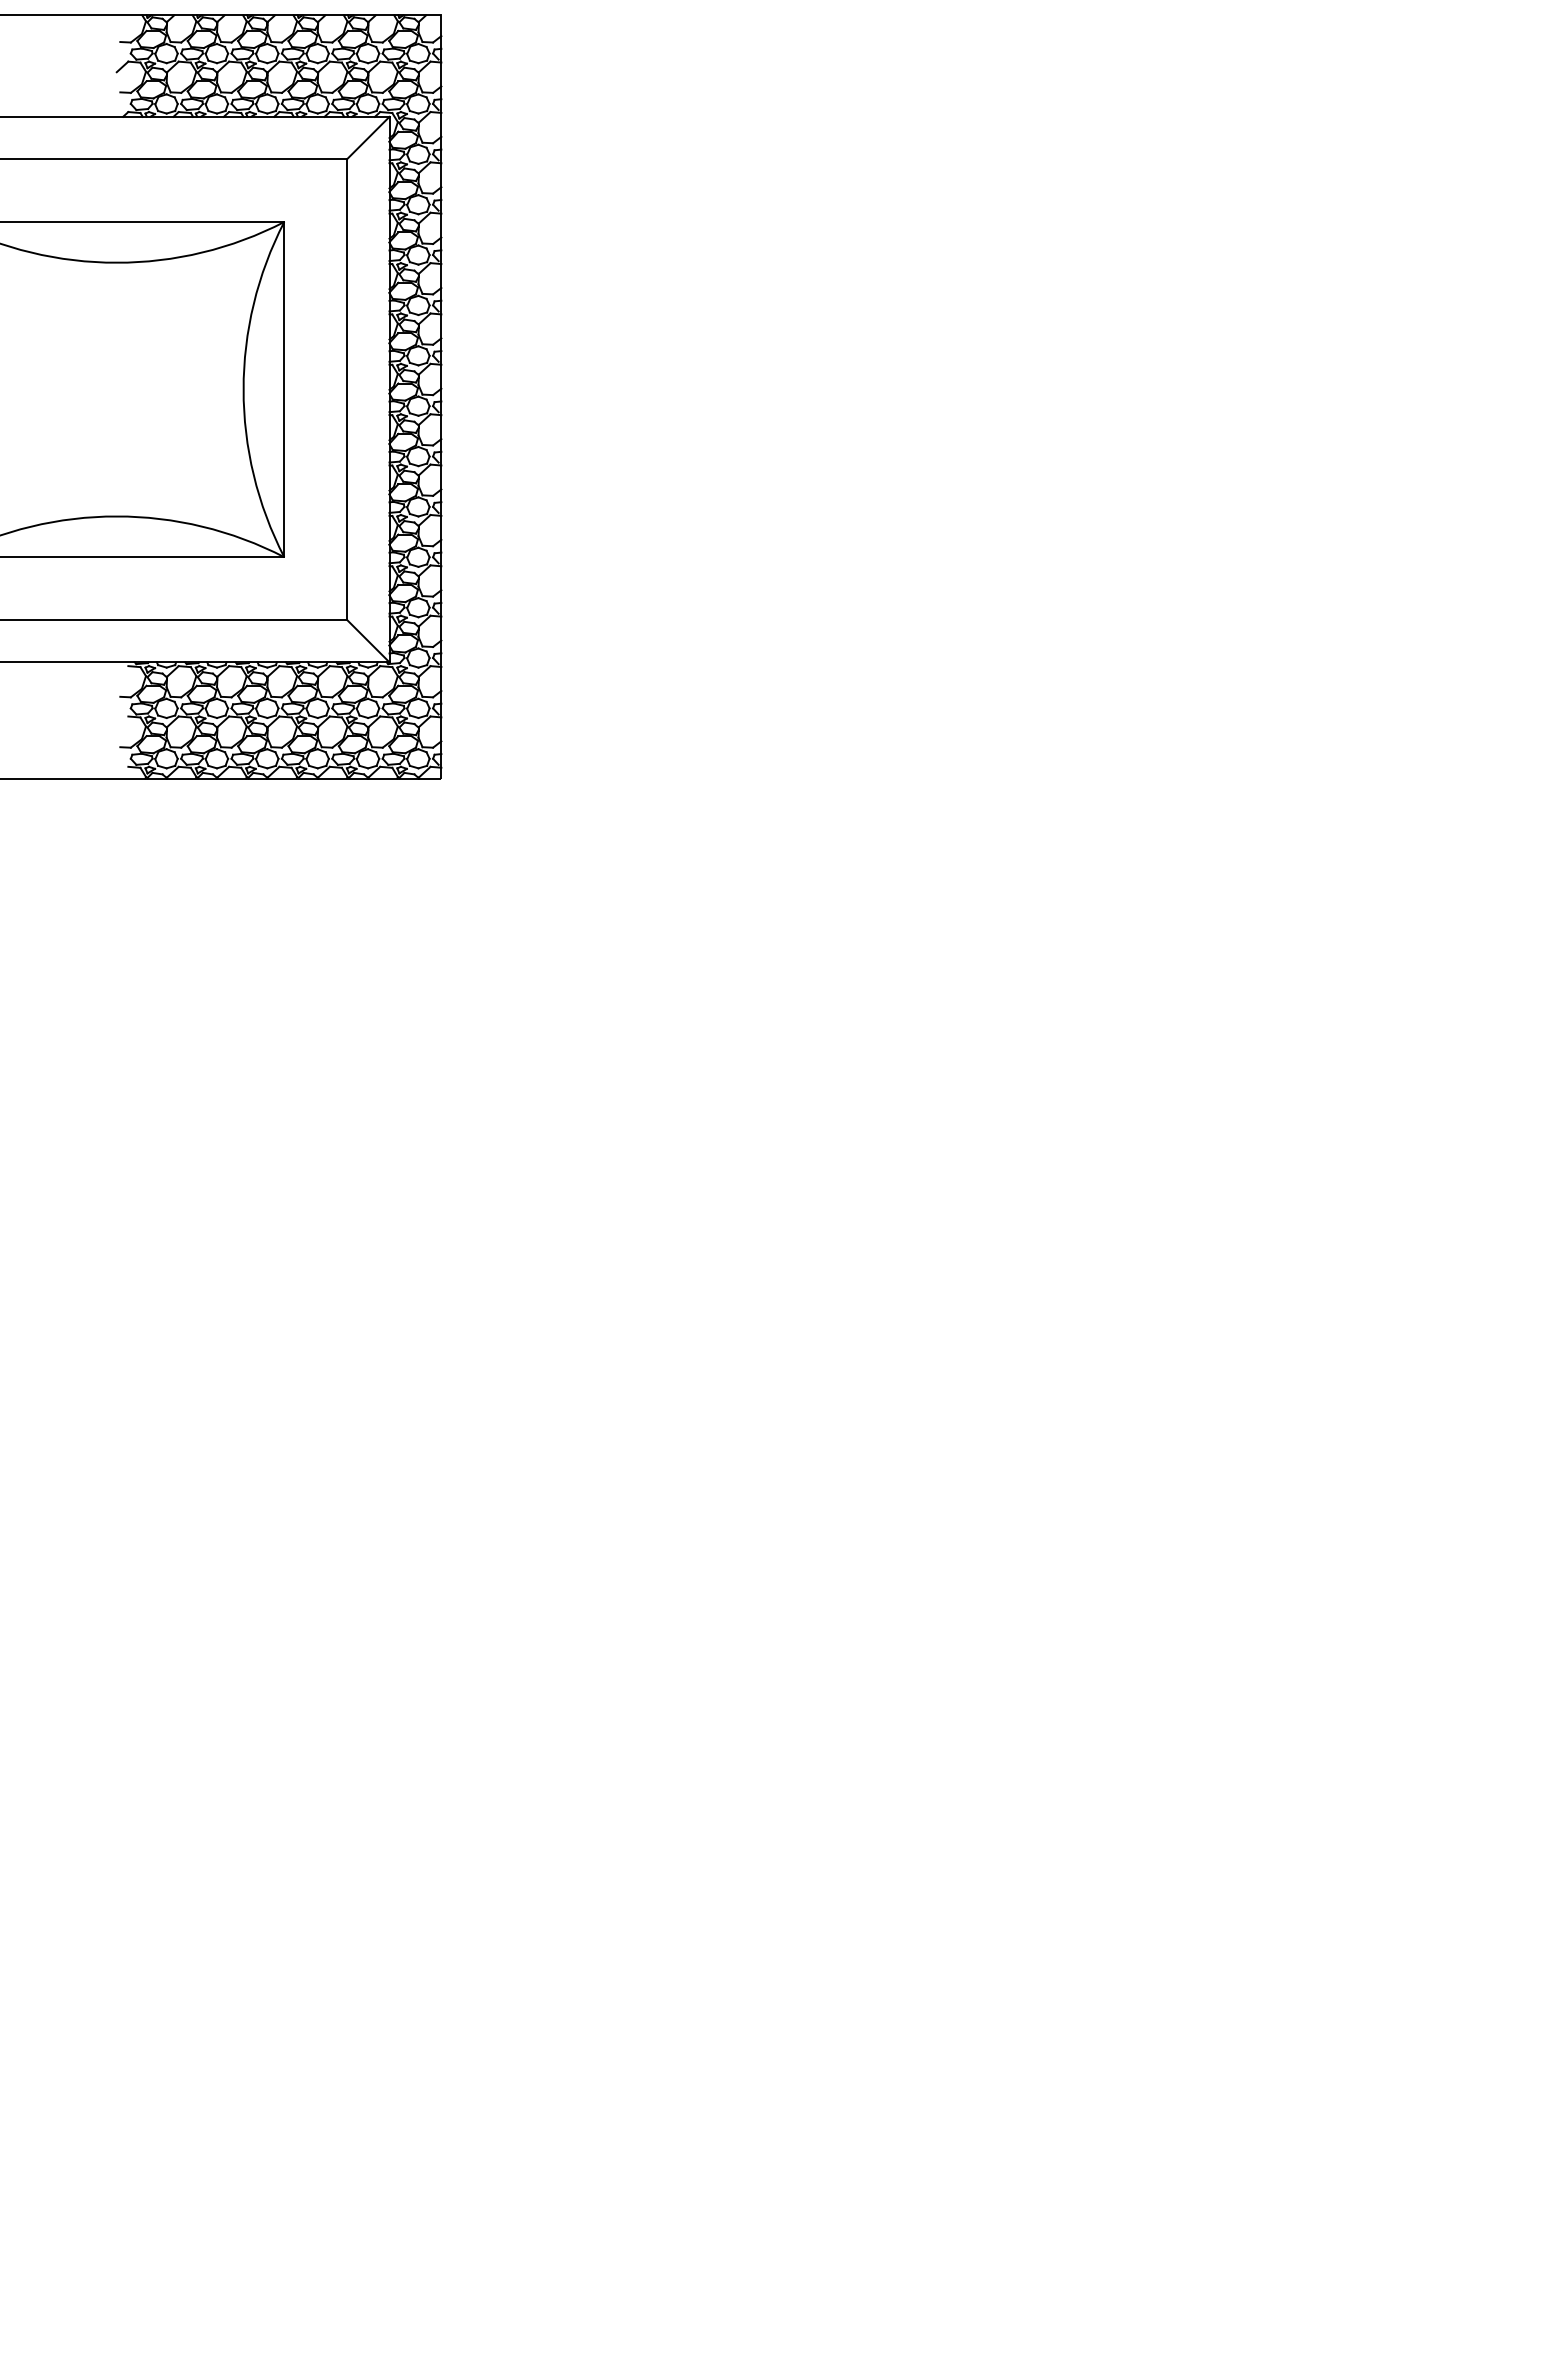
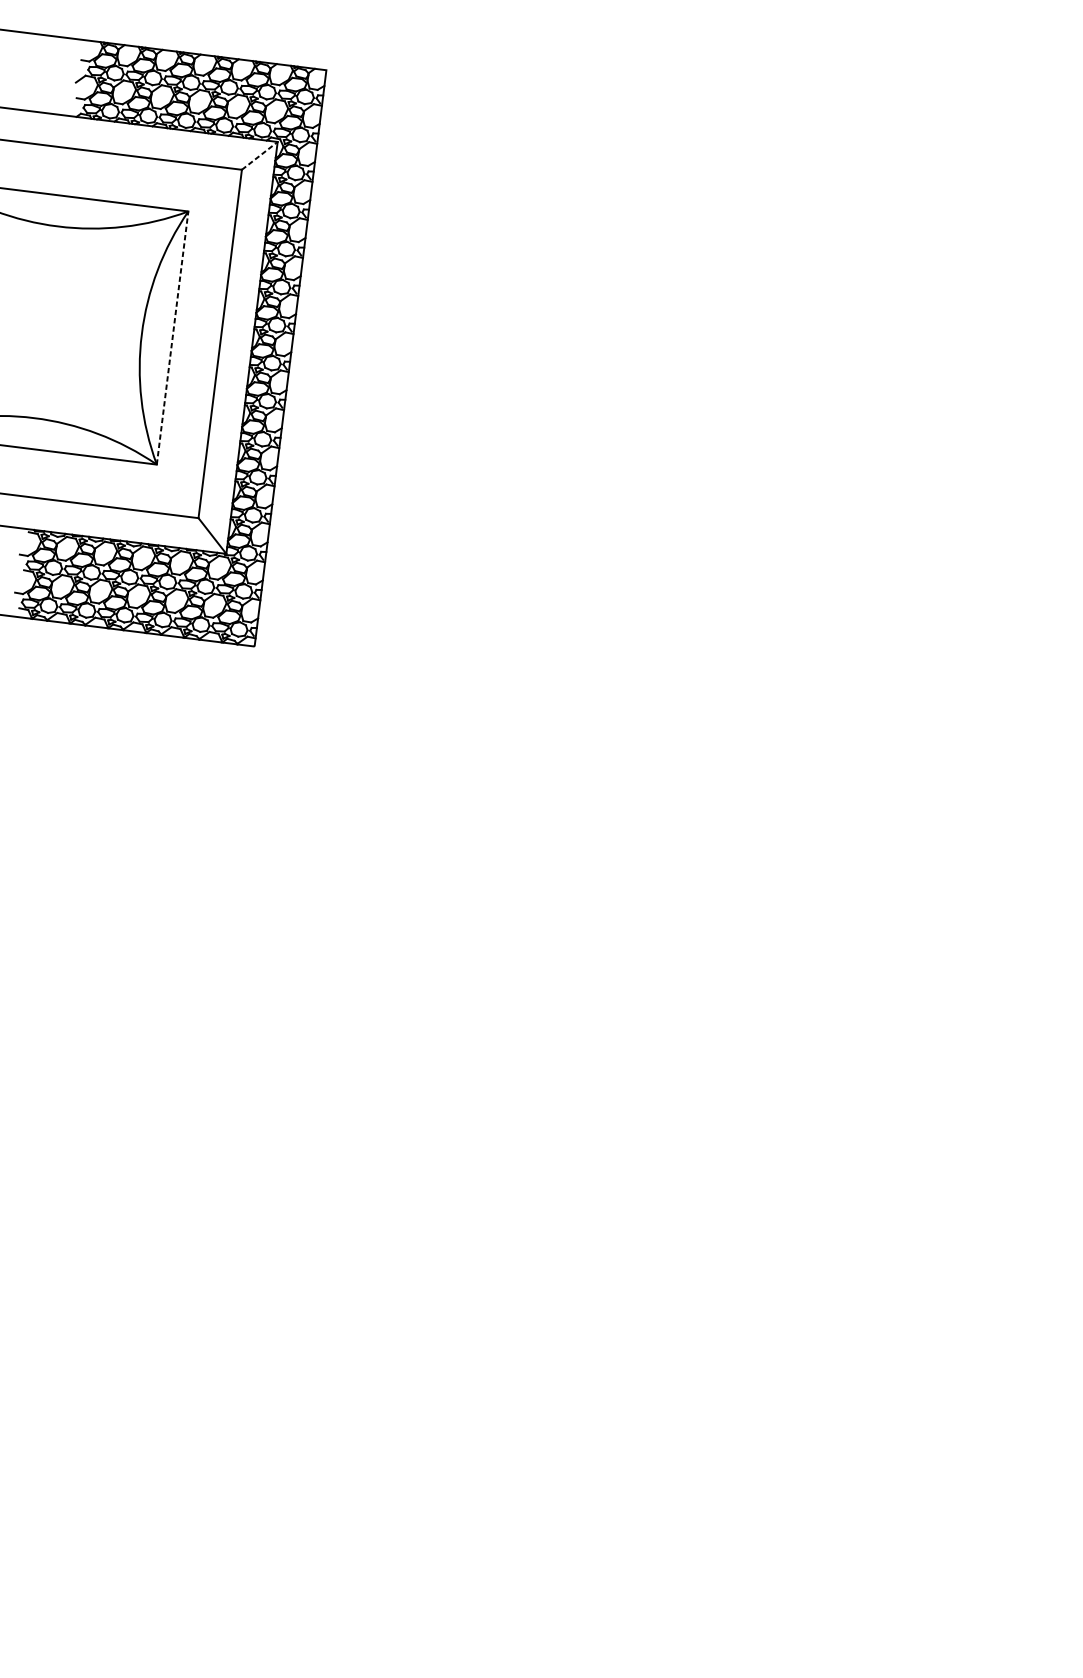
line: (368, 137) -> (259, 155), solid -> dashed
line: (284, 389) -> (172, 337), solid -> dashed

